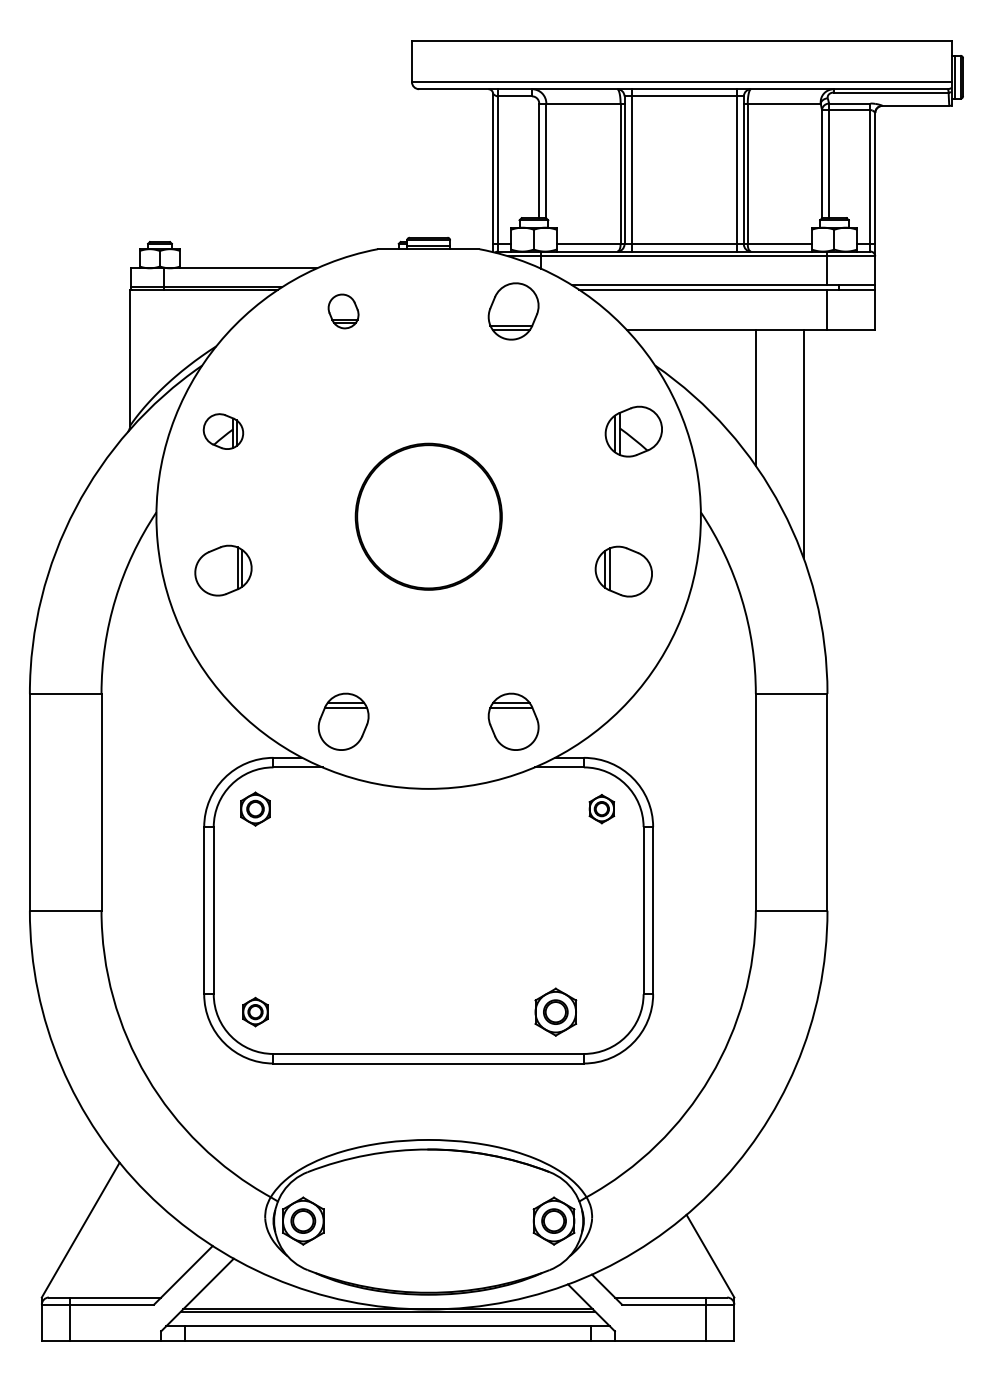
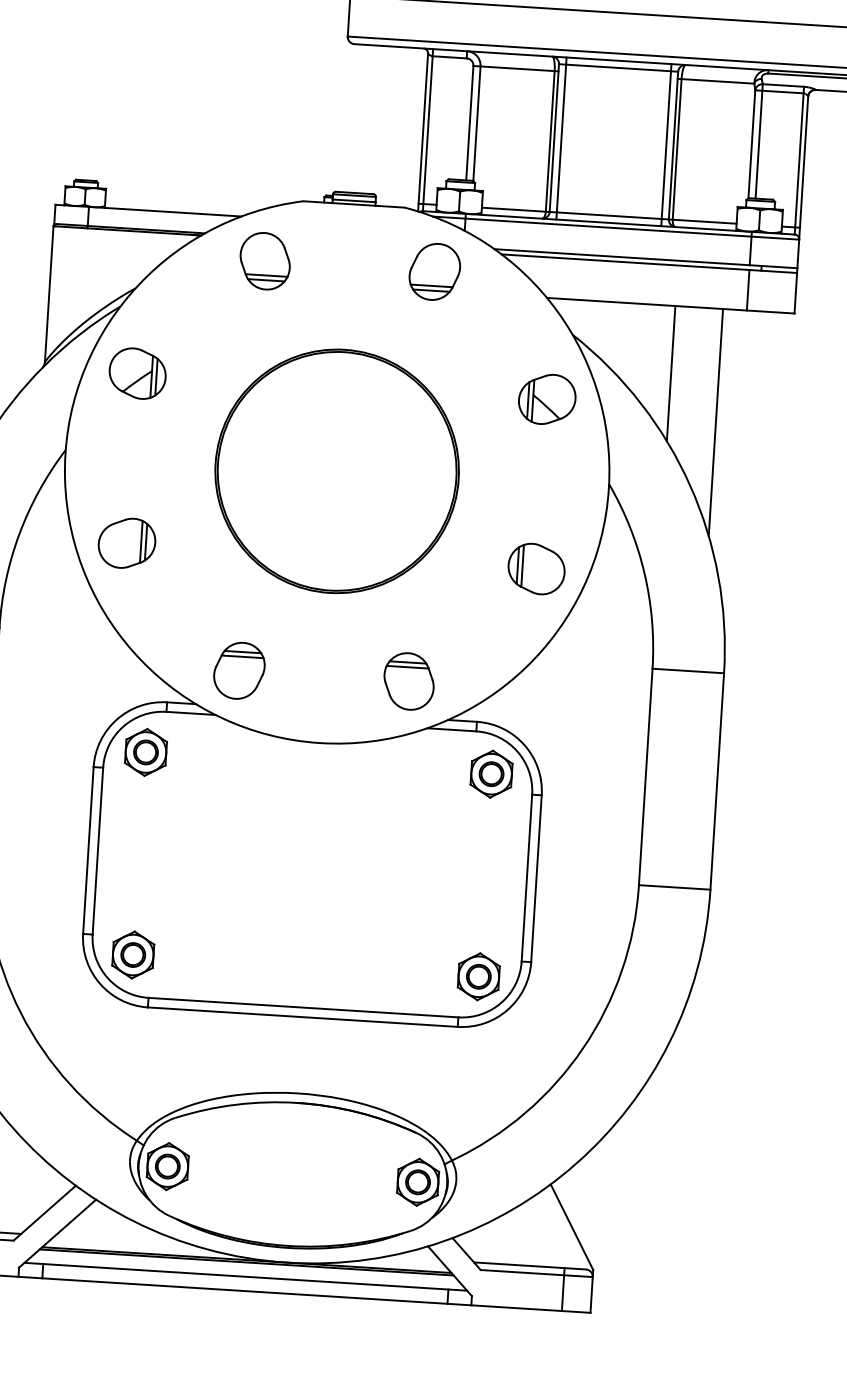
part: (343, 311) -> (265, 261), size x1.67
part: (223, 431) -> (137, 373), size x1.43
part: (428, 516) -> (337, 471), size x1.67
part: (223, 570) -> (127, 543), moved
part: (623, 571) -> (536, 568), moved
part: (255, 808) -> (146, 751), size x1.43
part: (601, 808) -> (491, 773), size x1.67
part: (255, 1011) -> (133, 954), size x1.67
part: (555, 1011) -> (478, 976), moved

